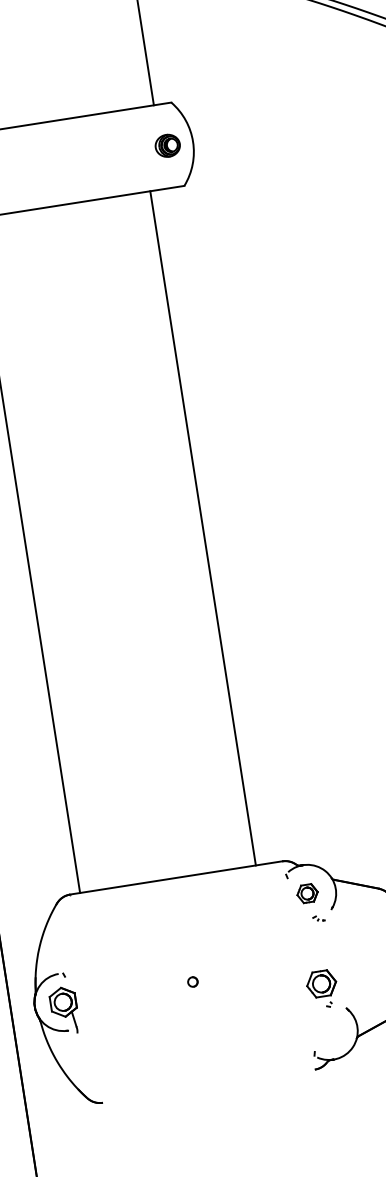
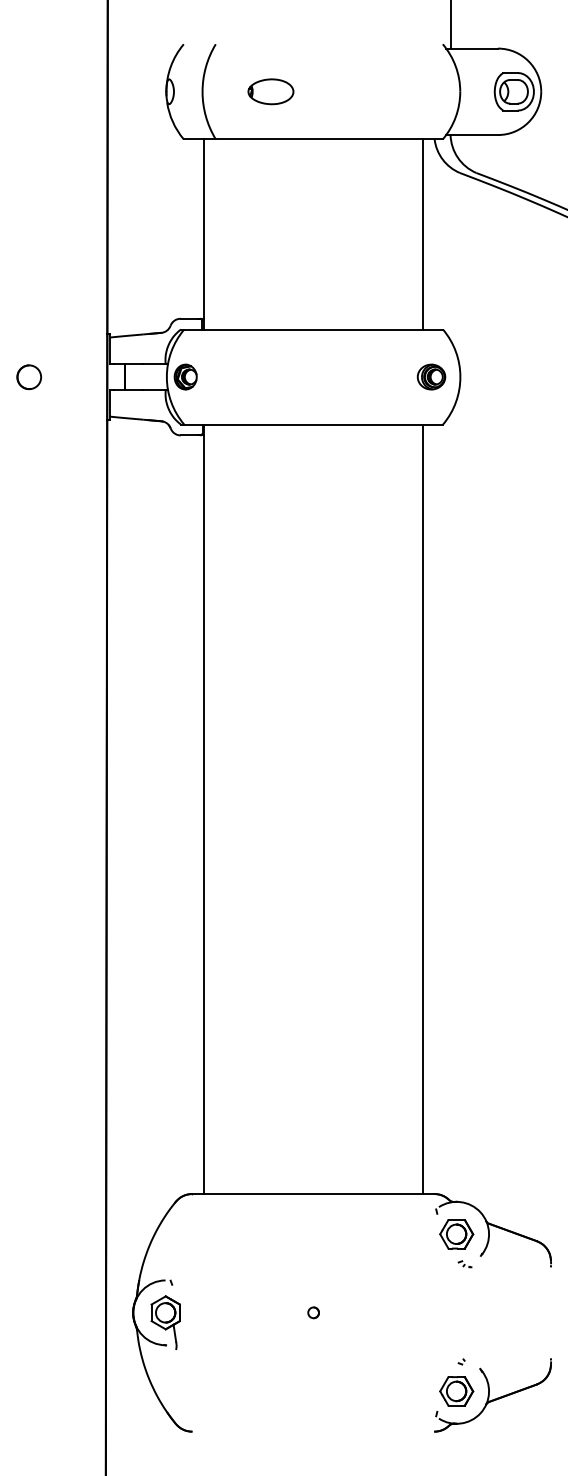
line: (203, 527) -> (423, 808), moved
part: (307, 893) -> (456, 1234), size x1.43
part: (321, 984) -> (456, 1391), moved

